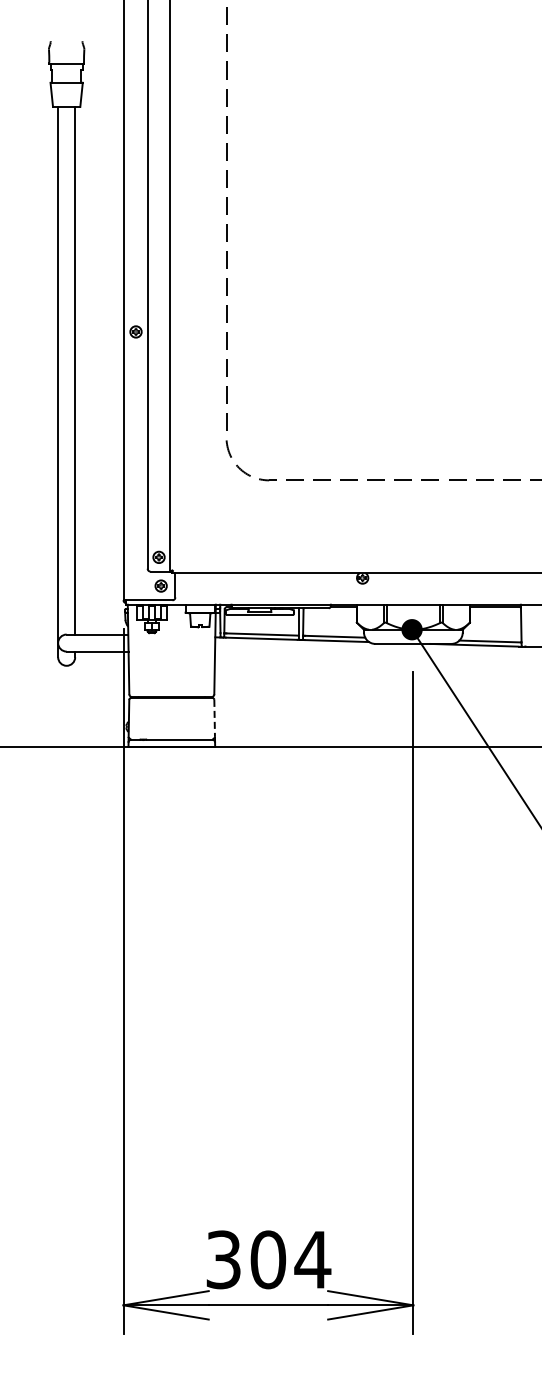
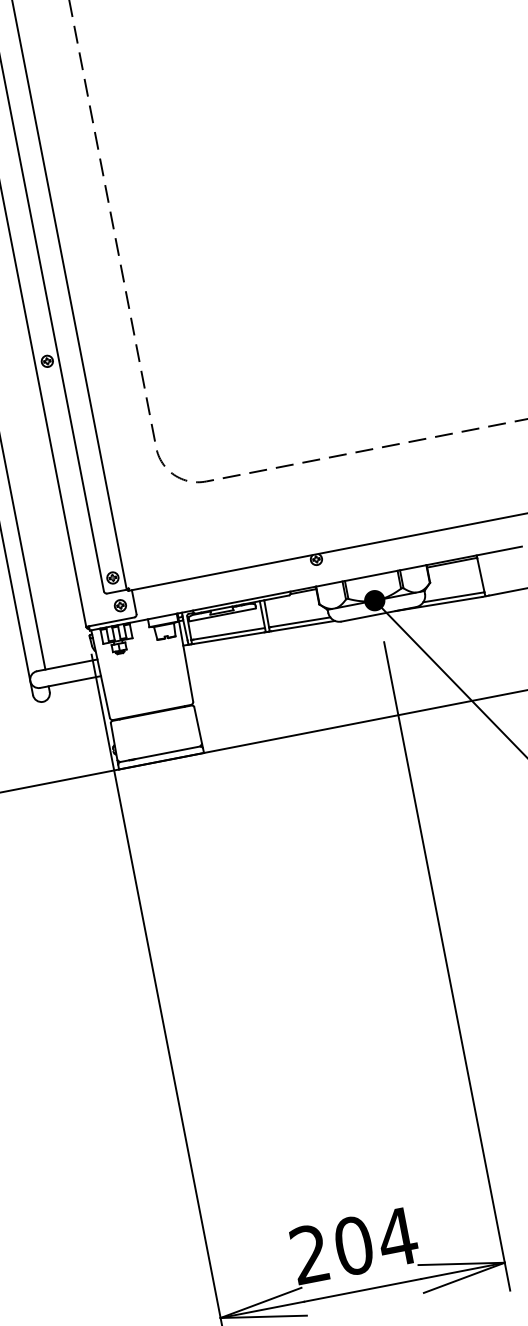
line: (214, 718) -> (197, 725), dashed -> solid
text: (223, 1259) -> (309, 1254), 304 -> 204

